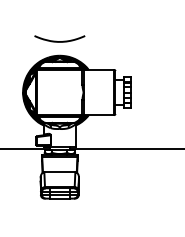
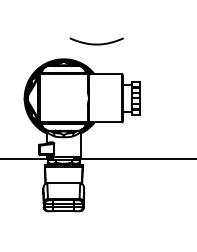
curve: (59, 40) -> (96, 43), moved

